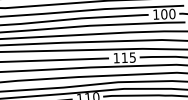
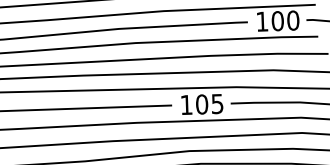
text: (124, 57) -> (201, 103), 115 -> 105

